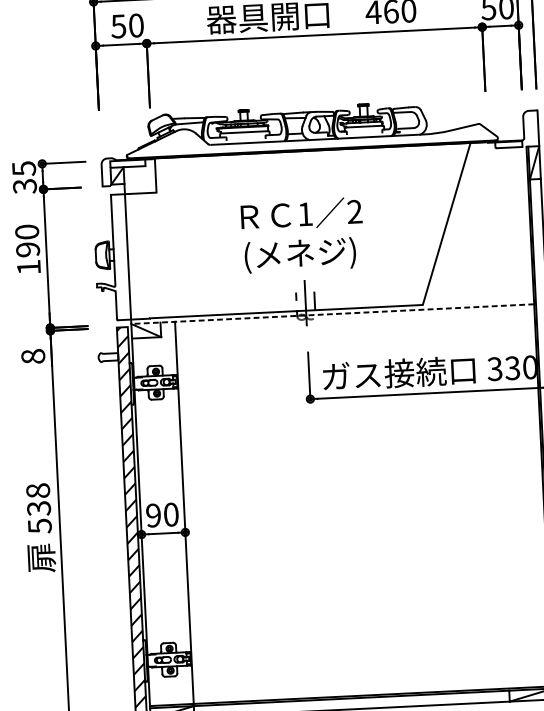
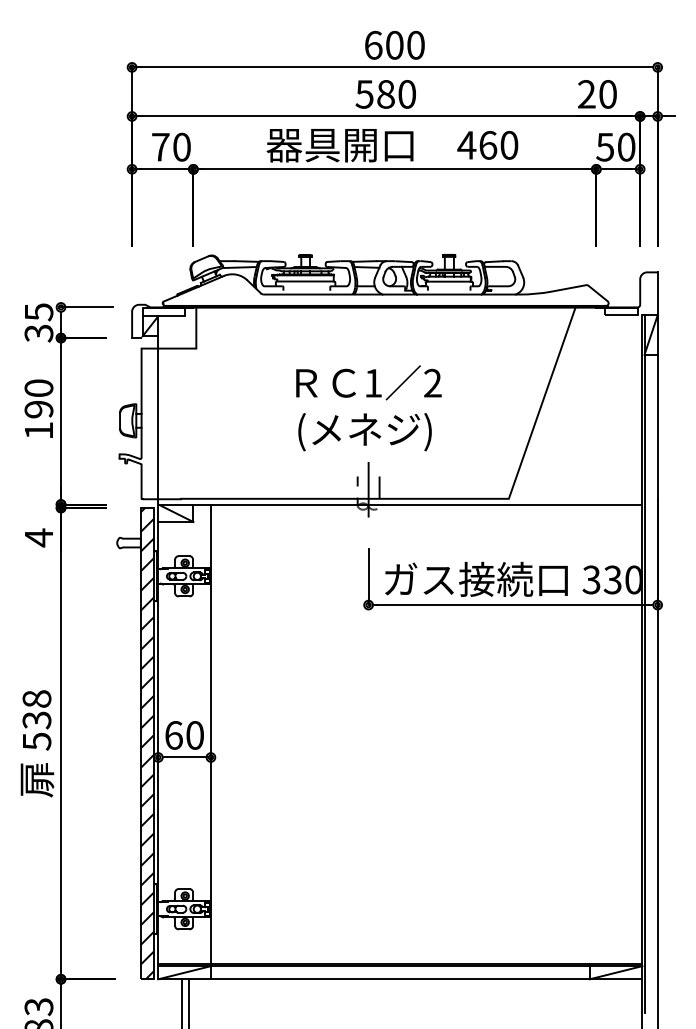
text: (118, 26) -> (160, 147), 50 -> 70
line: (332, 314) -> (400, 504), dashed -> solid
text: (32, 356) -> (38, 537), 8 -> 4
text: (153, 515) -> (173, 735), 90 -> 60

